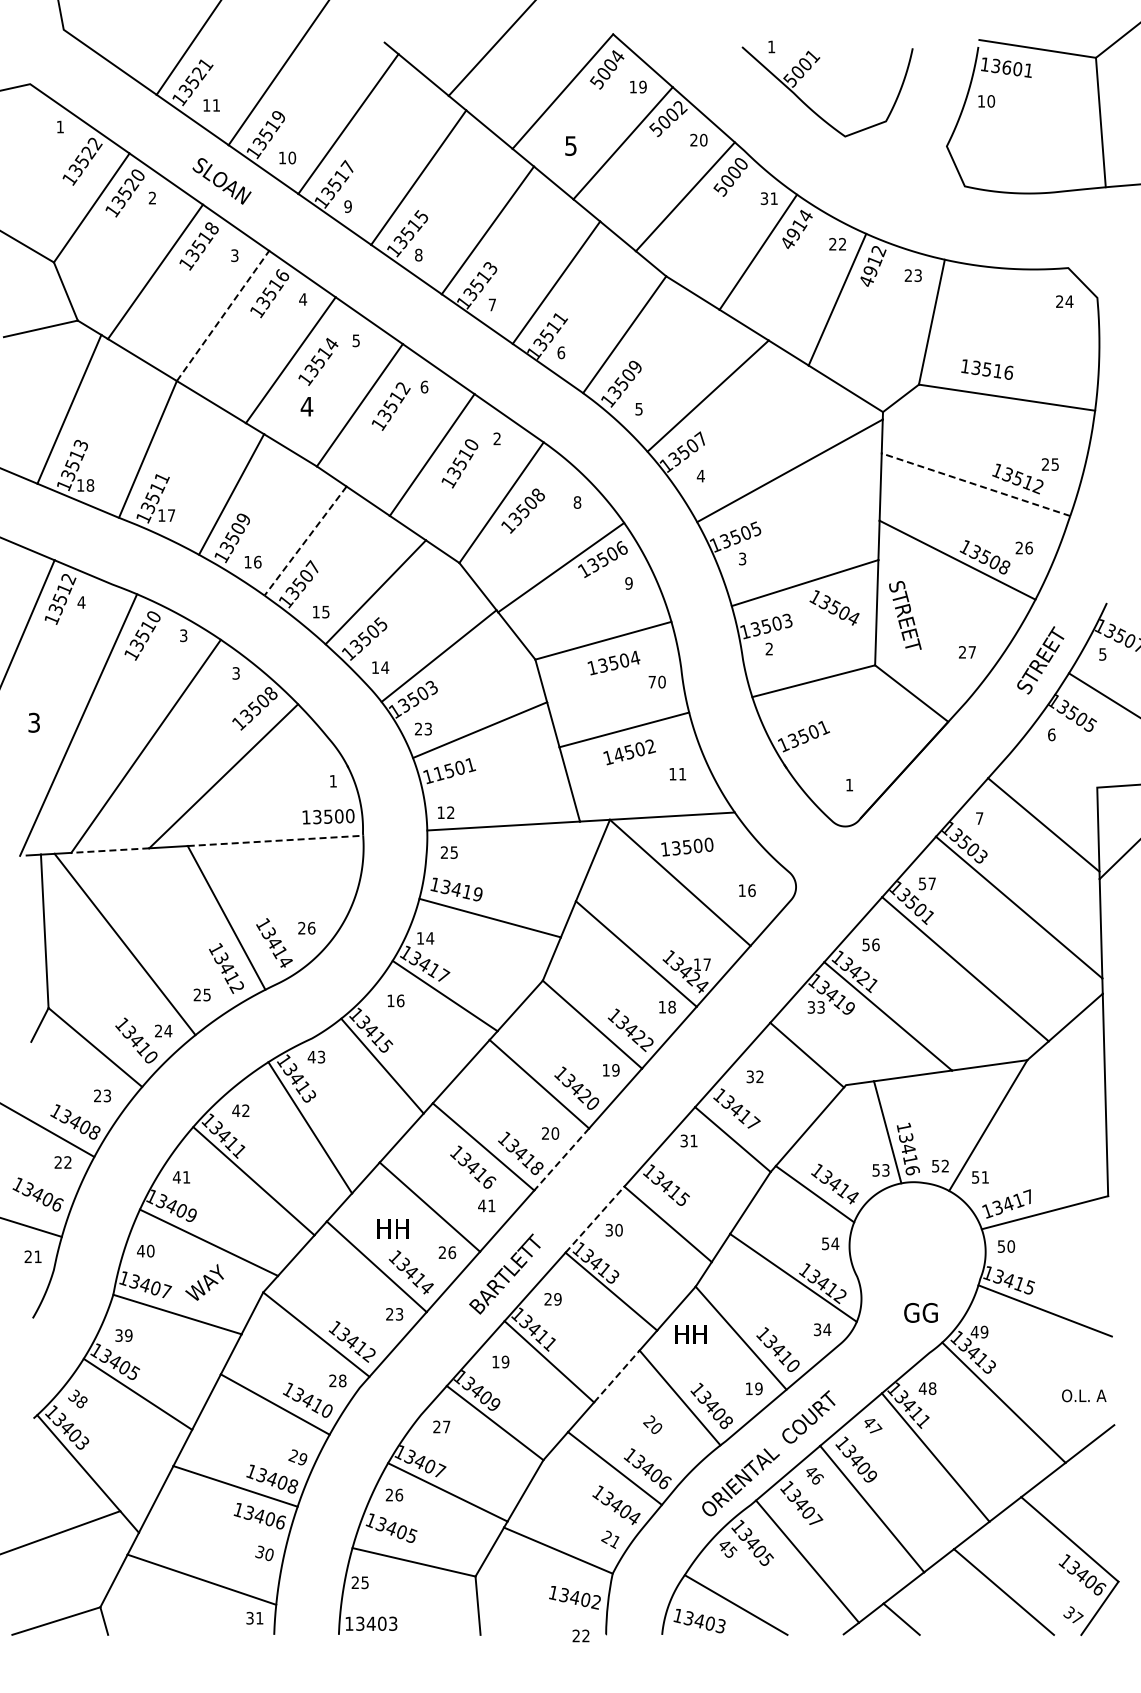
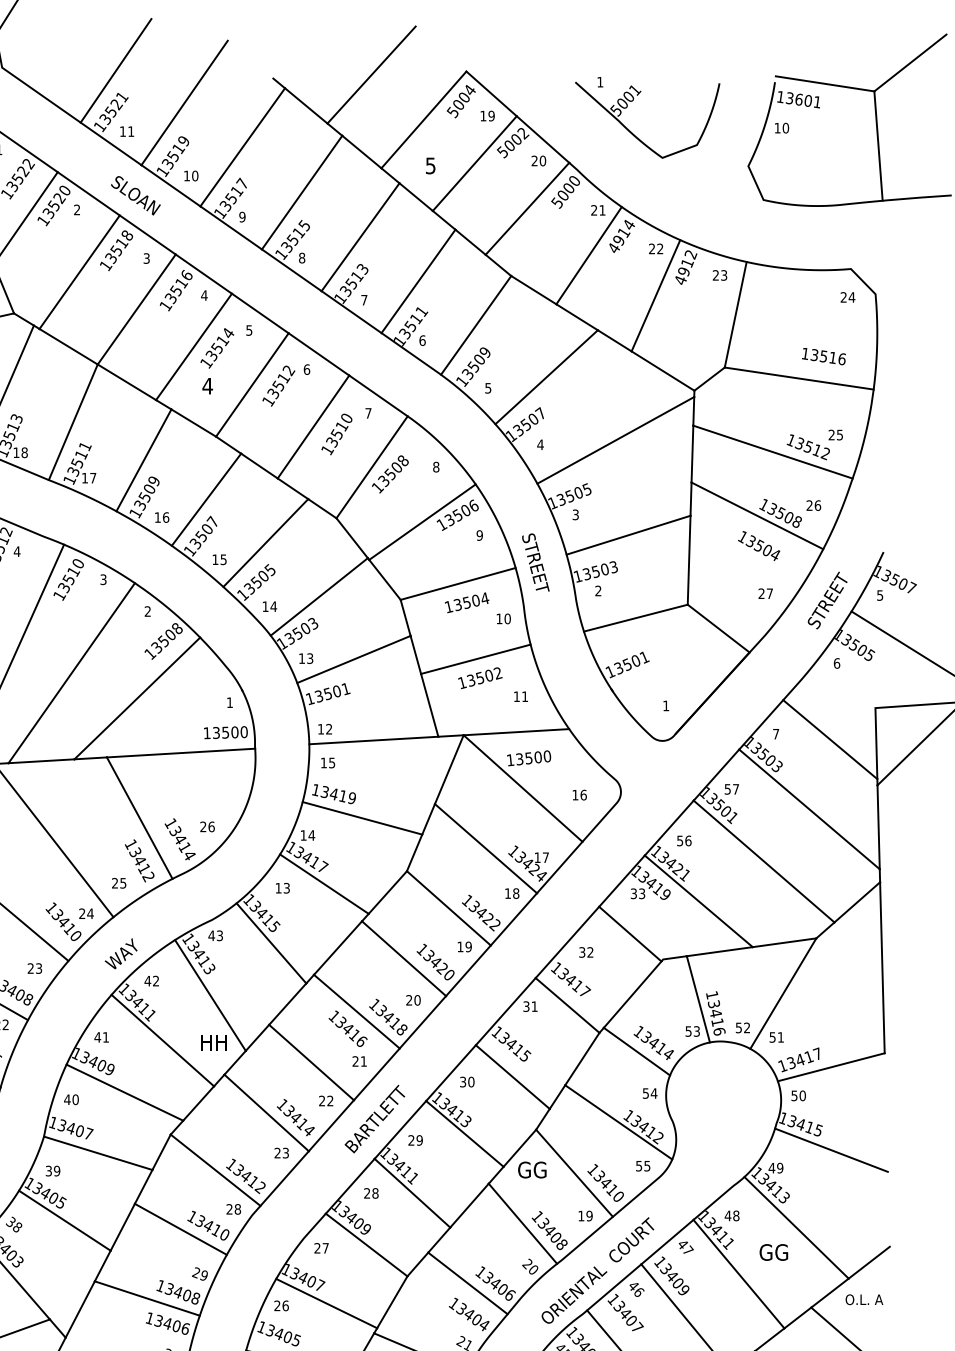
text: (764, 199) -> (594, 211), 31 -> 21
line: (223, 315) -> (137, 309), dashed -> solid
text: (987, 369) -> (824, 356), moved
text: (496, 438) -> (367, 413), 2 -> 7
line: (975, 484) -> (772, 451), dashed -> solid
line: (305, 541) -> (206, 500), dashed -> solid
text: (834, 607) -> (759, 545), moved
text: (905, 615) -> (535, 562), moved
text: (235, 673) -> (147, 611), 3 -> 2
text: (651, 682) -> (498, 619), 70 -> 10
text: (418, 728) -> (301, 658), 23 -> 13
text: (618, 754) -> (470, 680), 14502 -> 13502
text: (438, 773) -> (318, 696), 11501 -> 13501
line: (275, 840) -> (181, 752), dashed -> solid
line: (109, 850) -> (40, 761), dashed -> solid
text: (443, 852) -> (323, 762), 25 -> 15
text: (400, 1000) -> (286, 887), 16 -> 13
line: (561, 1159) -> (422, 1022), dashed -> solid
text: (482, 1205) -> (355, 1061), 41 -> 21
line: (595, 1219) -> (451, 1072), dashed -> solid
text: (392, 1228) -> (213, 1042), moved
text: (452, 1252) -> (330, 1100), 26 -> 22
text: (204, 1282) -> (121, 953), moved
text: (920, 1312) -> (773, 1252), moved
text: (822, 1329) -> (643, 1165), 34 -> 55
text: (691, 1334) -> (532, 1170), HH -> GG
text: (500, 1361) -> (371, 1192), 19 -> 28
line: (616, 1376) -> (469, 1205), dashed -> solid
text: (1084, 1395) -> (864, 1299), moved
text: (652, 1424) -> (530, 1266), moved

